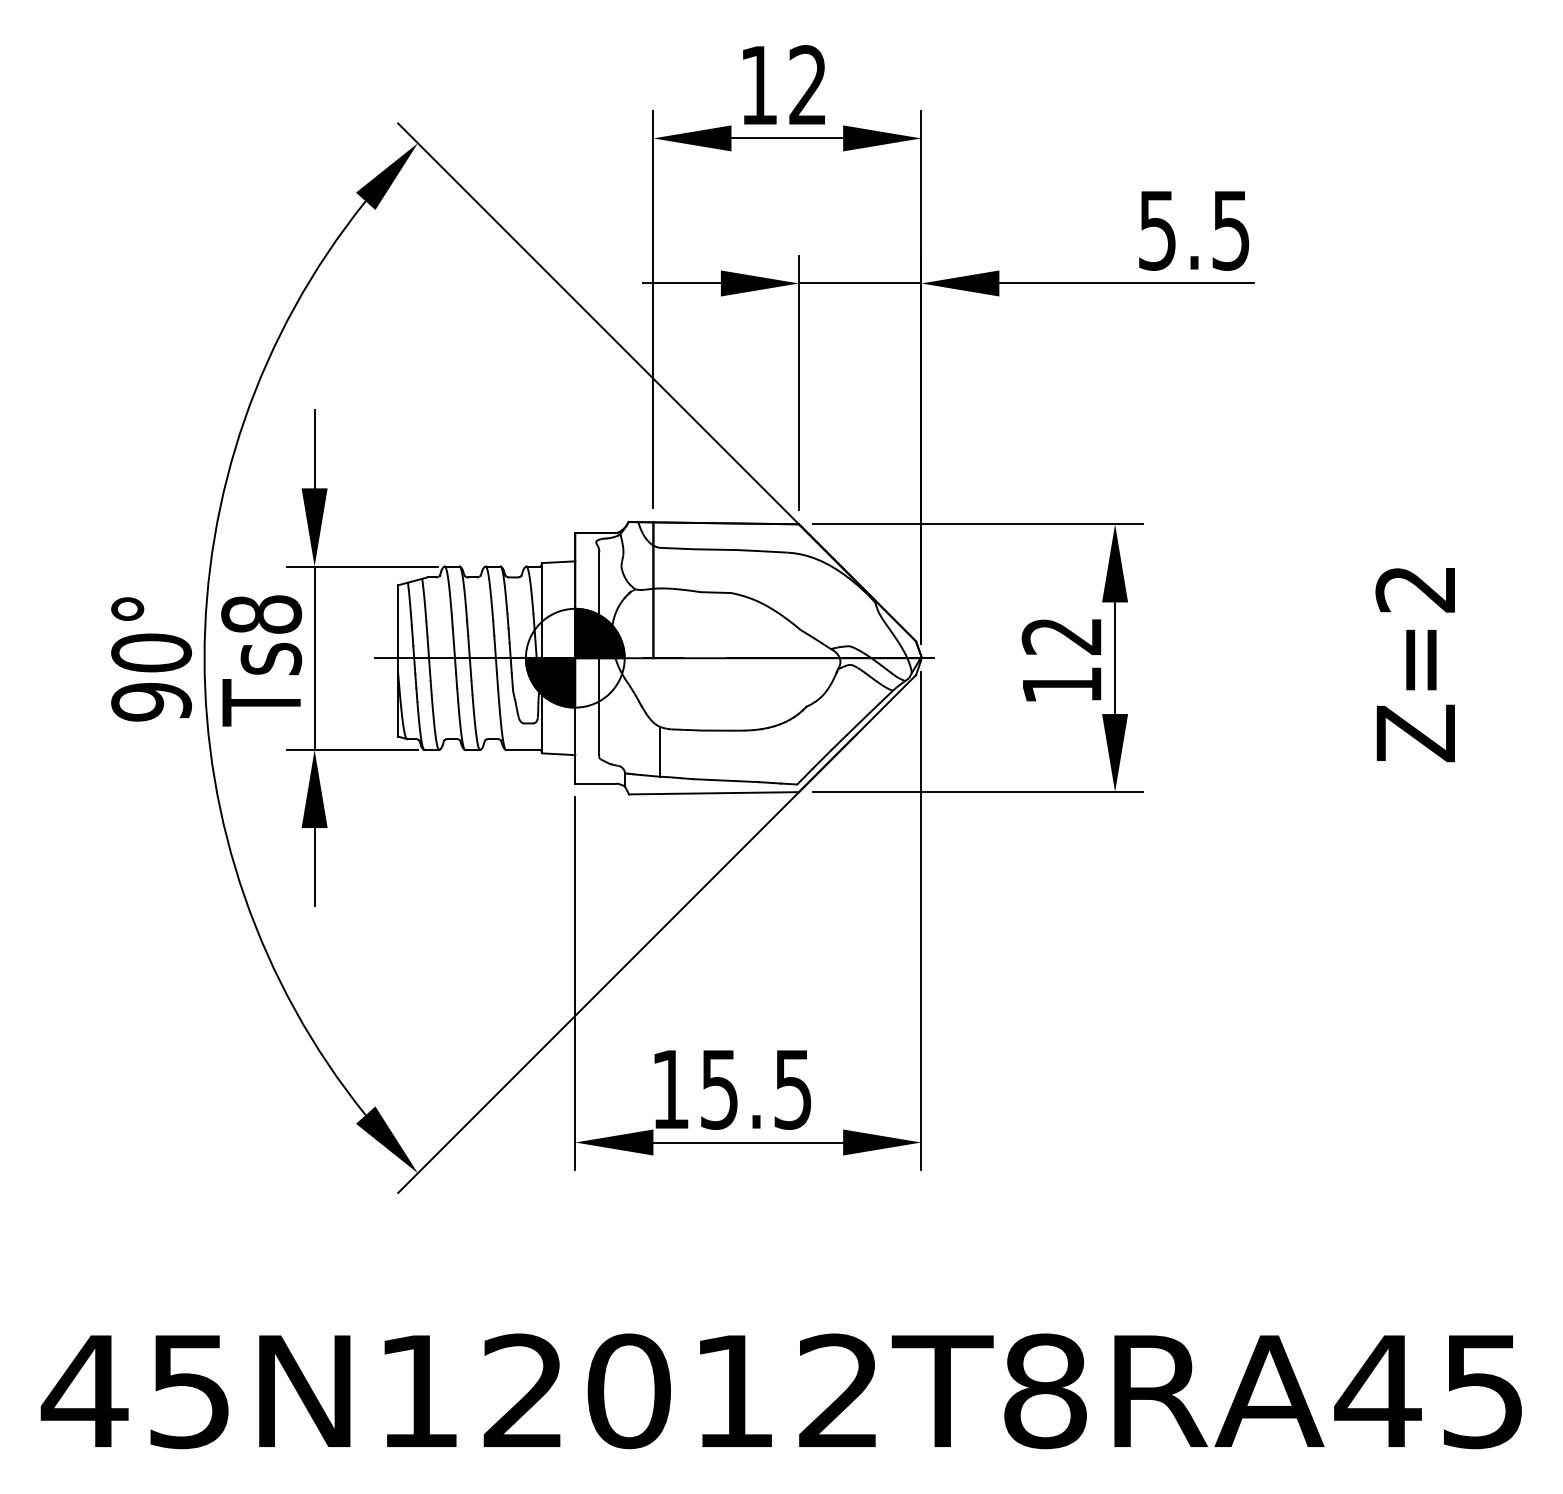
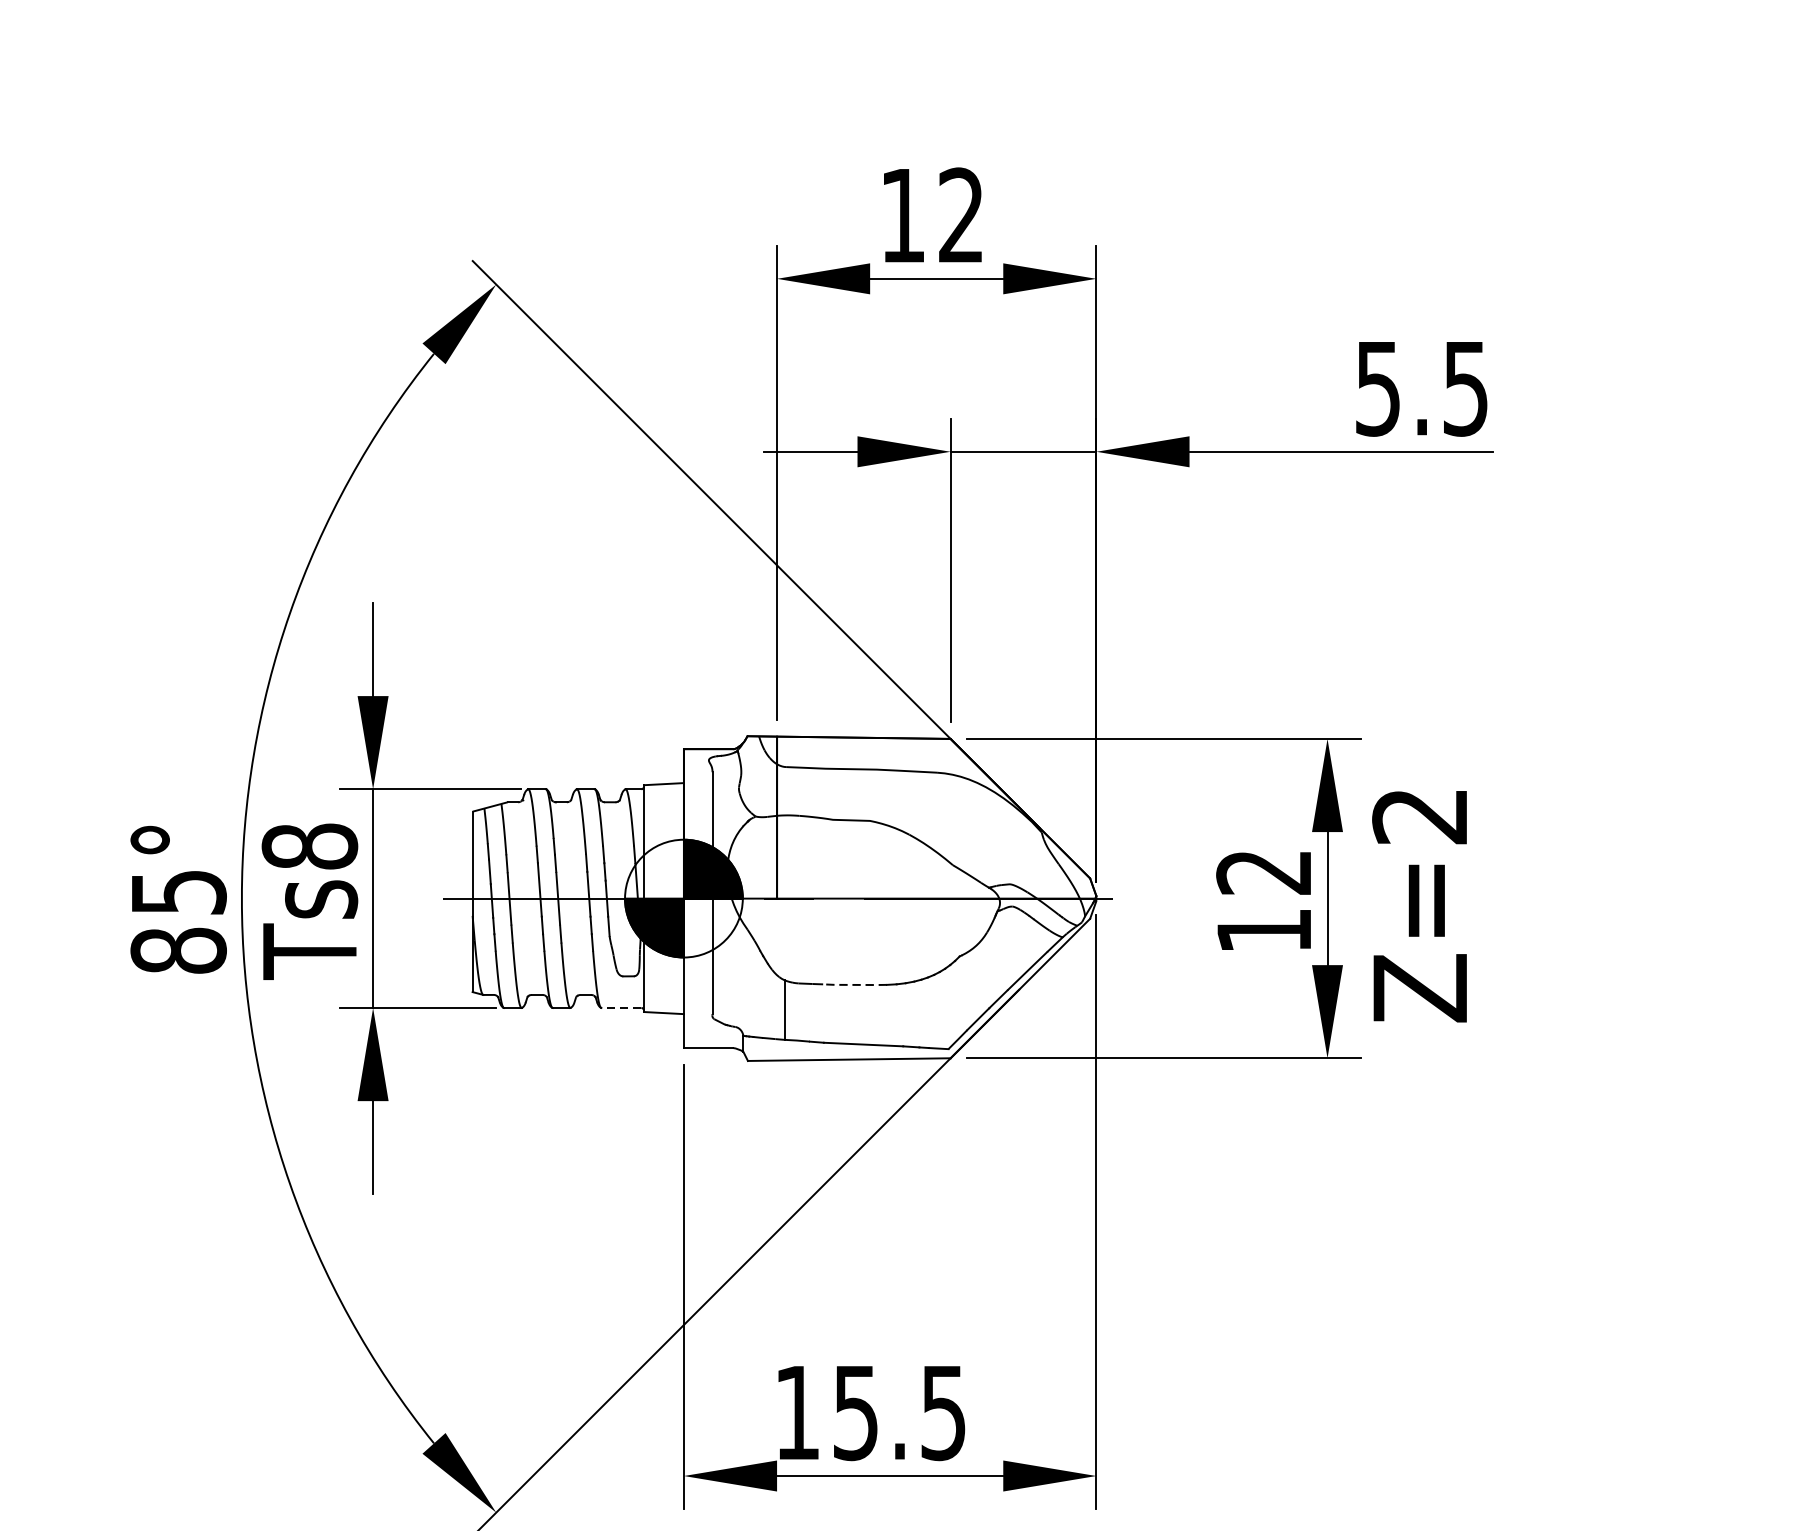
text: (1414, 665) -> (1418, 907), moved
text: (151, 677) -> (178, 921), 90° -> 85°
line: (718, 730) -> (854, 984), solid -> dashed
line: (522, 749) -> (620, 1007), solid -> dashed

